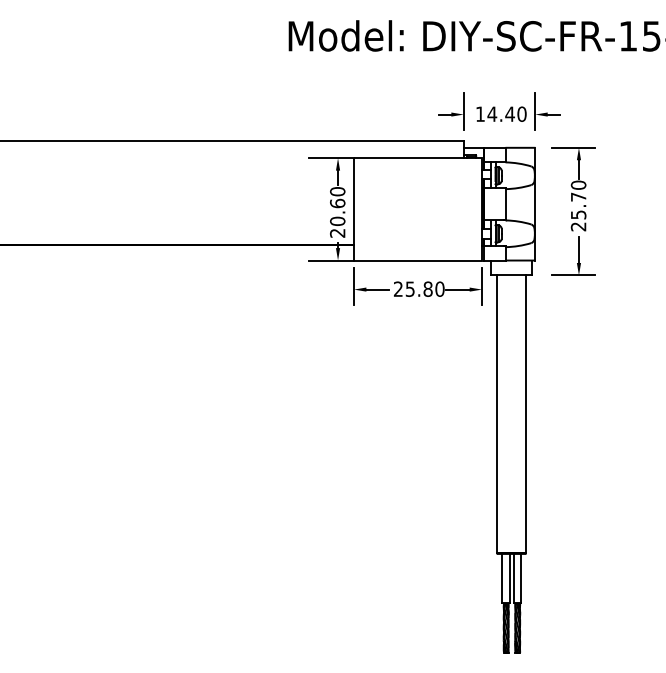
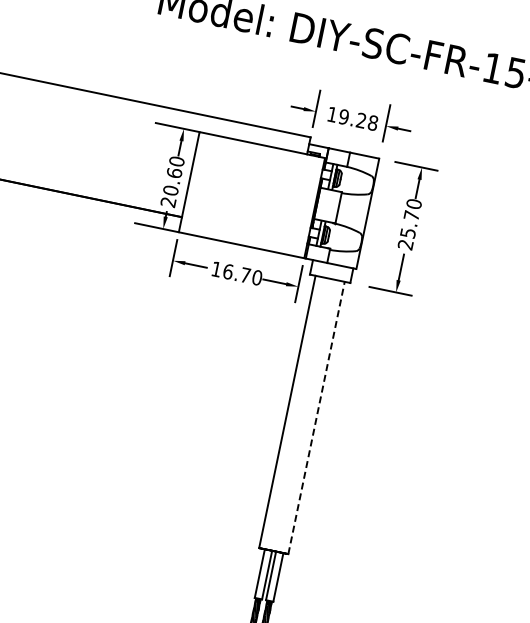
text: (506, 113) -> (358, 119), 14.40 -> 19.28
text: (412, 288) -> (230, 271), 25.80 -> 16.70
line: (526, 413) -> (316, 417), solid -> dashed

